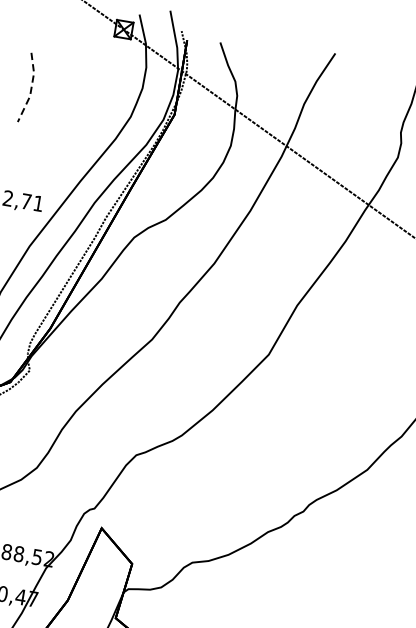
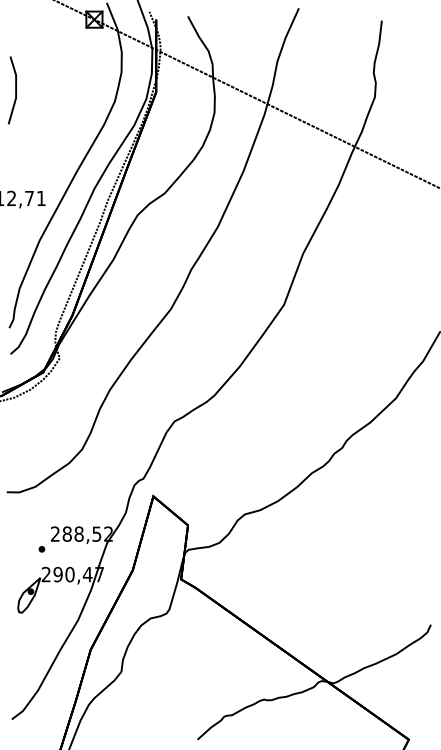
line: (31, 89) -> (16, 91), dashed -> solid

